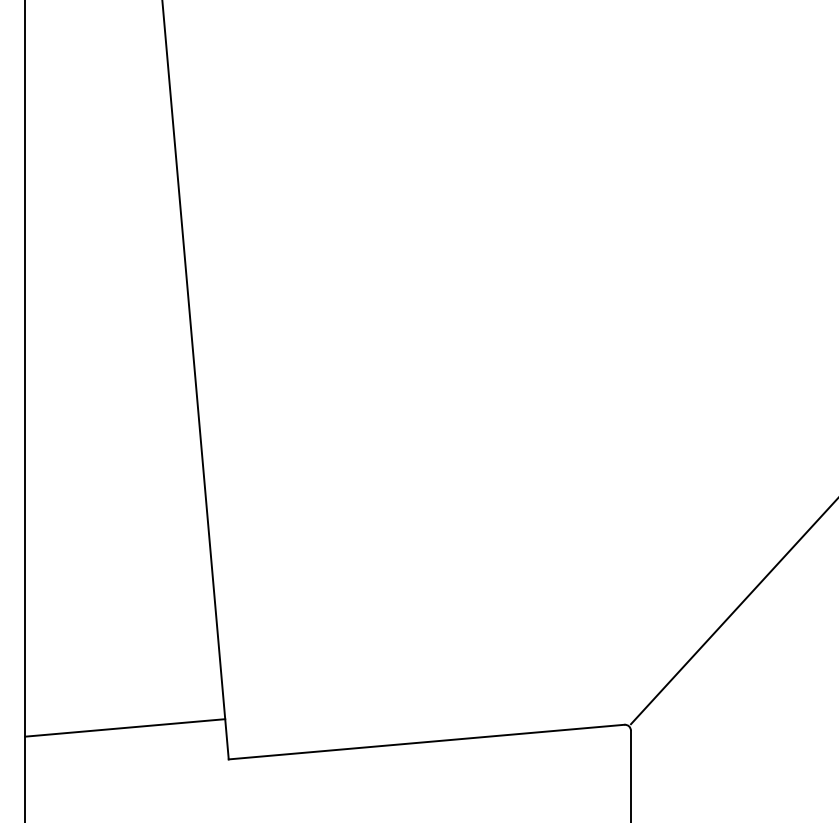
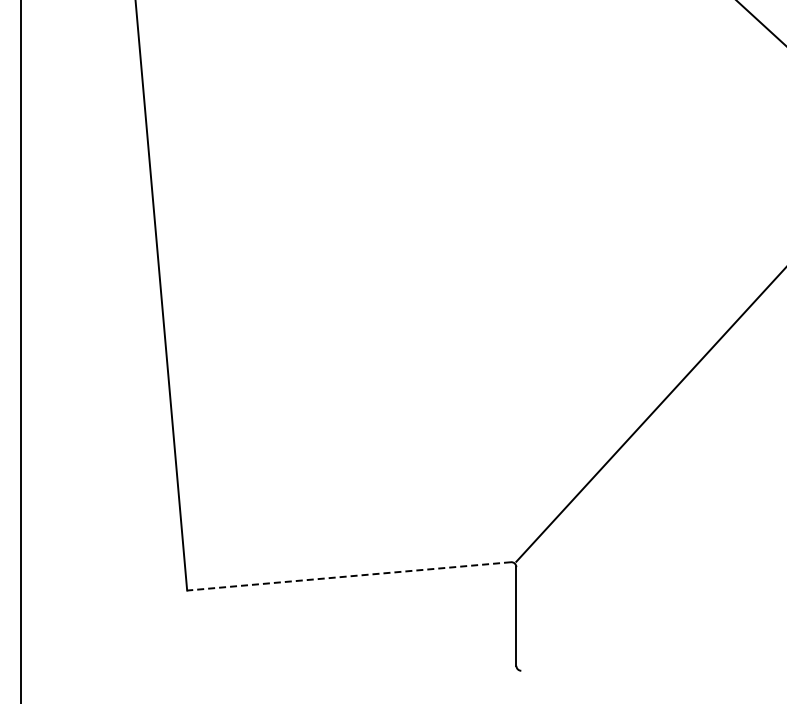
line: (125, 727) -> (102, 564), removed
line: (427, 742) -> (349, 576), solid -> dashed

